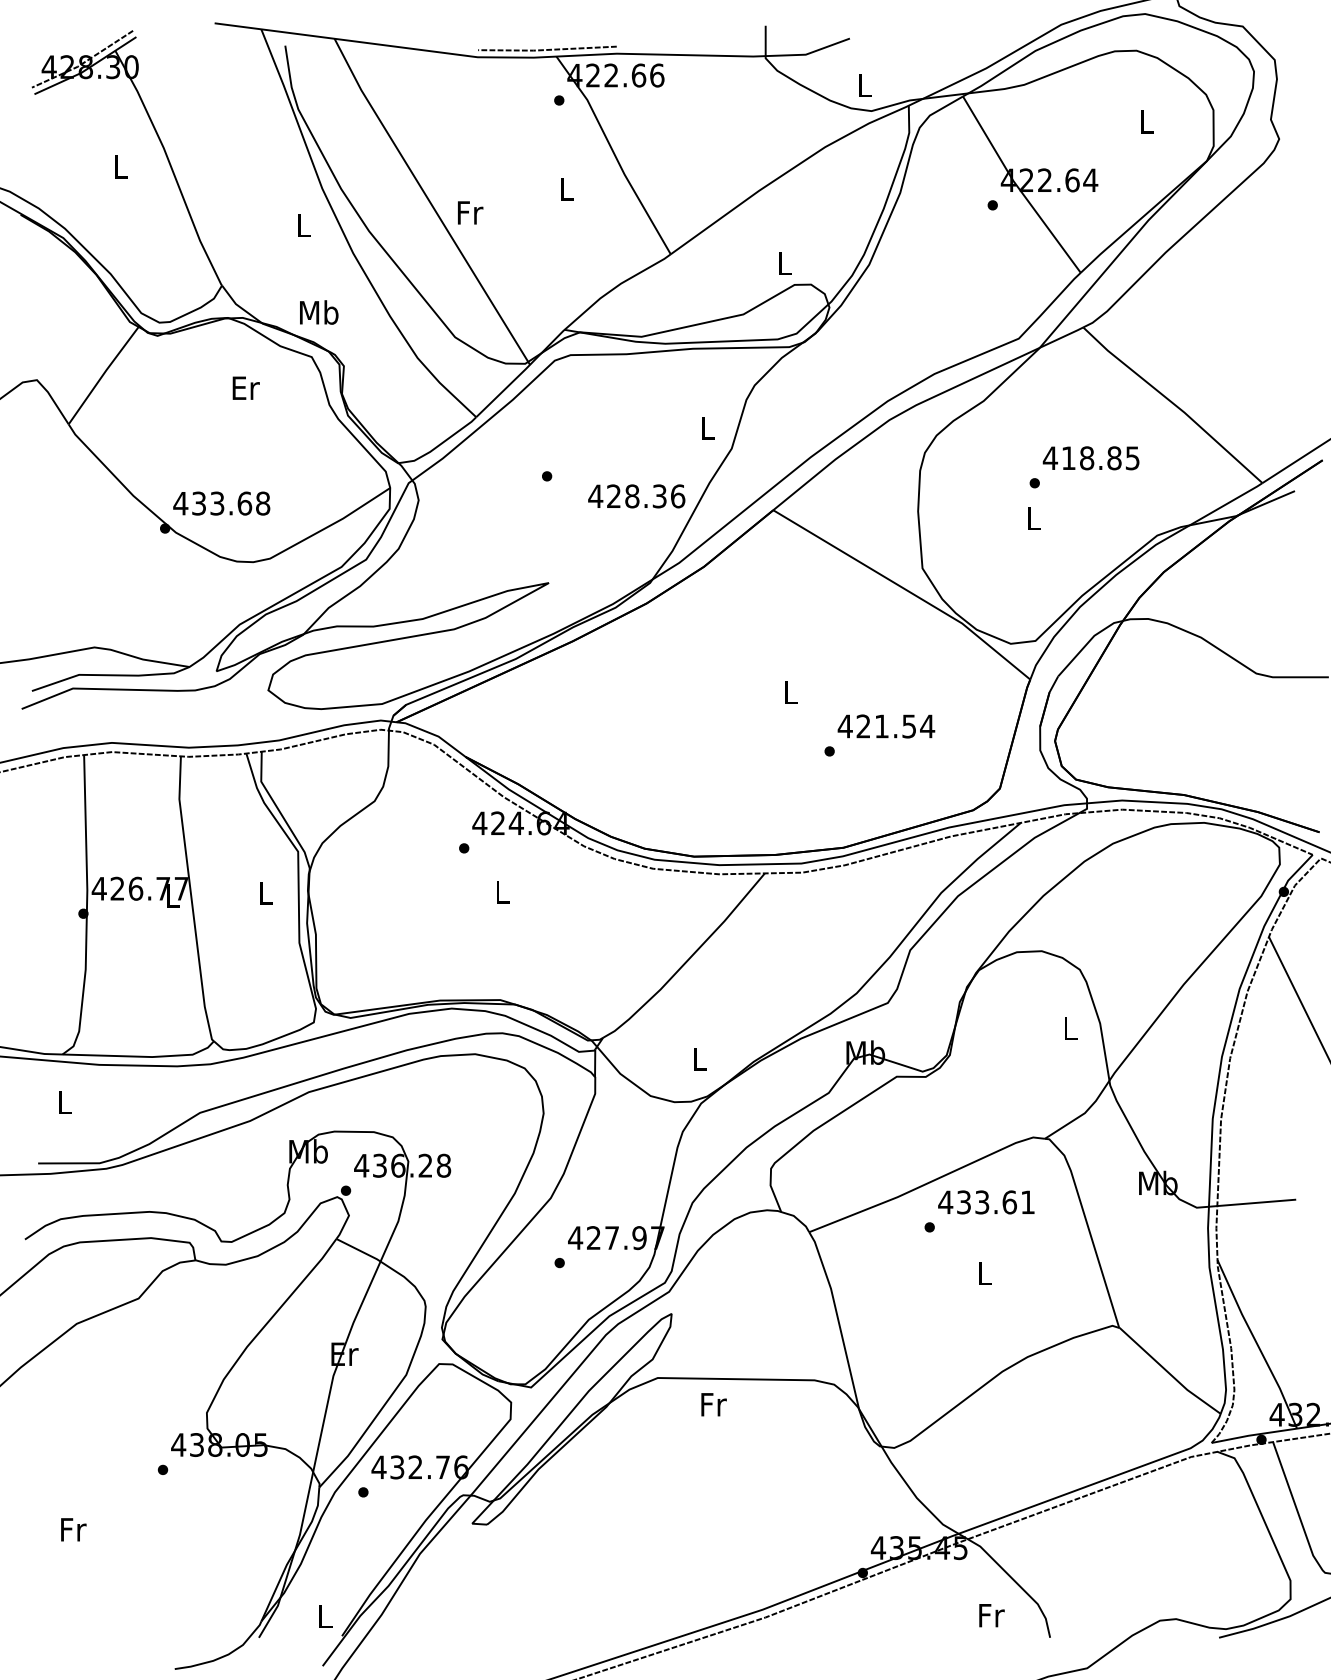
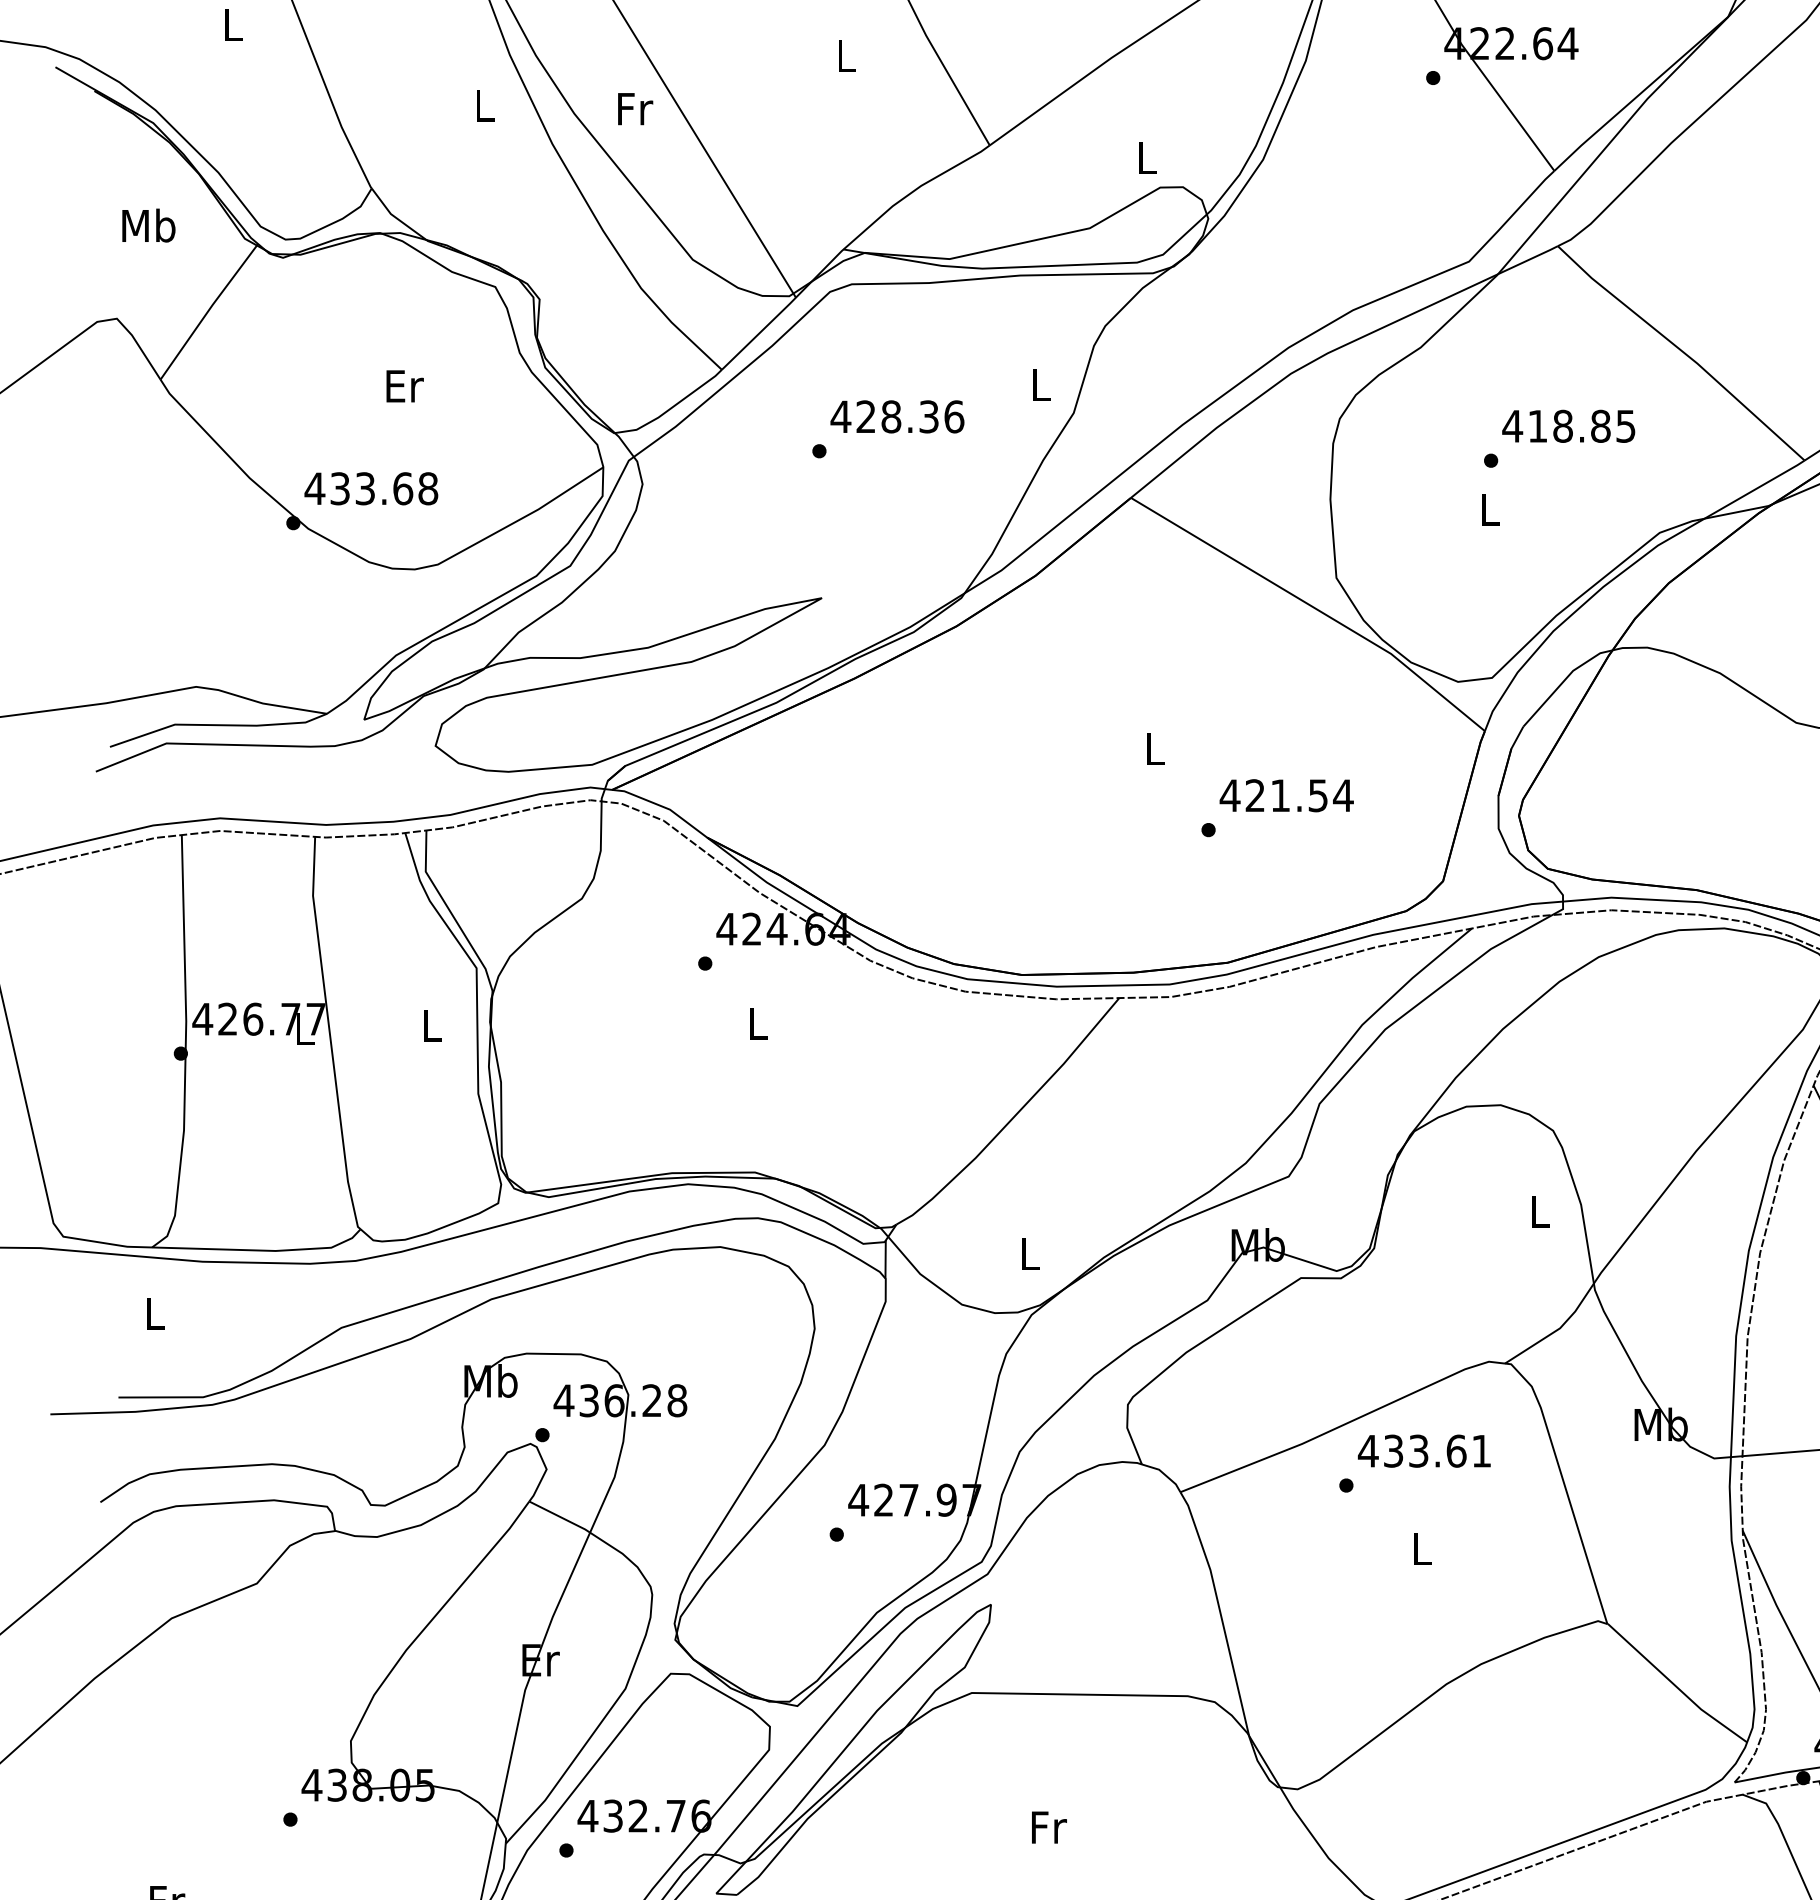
text: (470, 212) -> (635, 108), moved
text: (319, 312) -> (149, 225), moved
text: (245, 387) -> (404, 385), moved
text: (636, 496) -> (897, 417), moved
text: (713, 1404) -> (1048, 1827), moved

